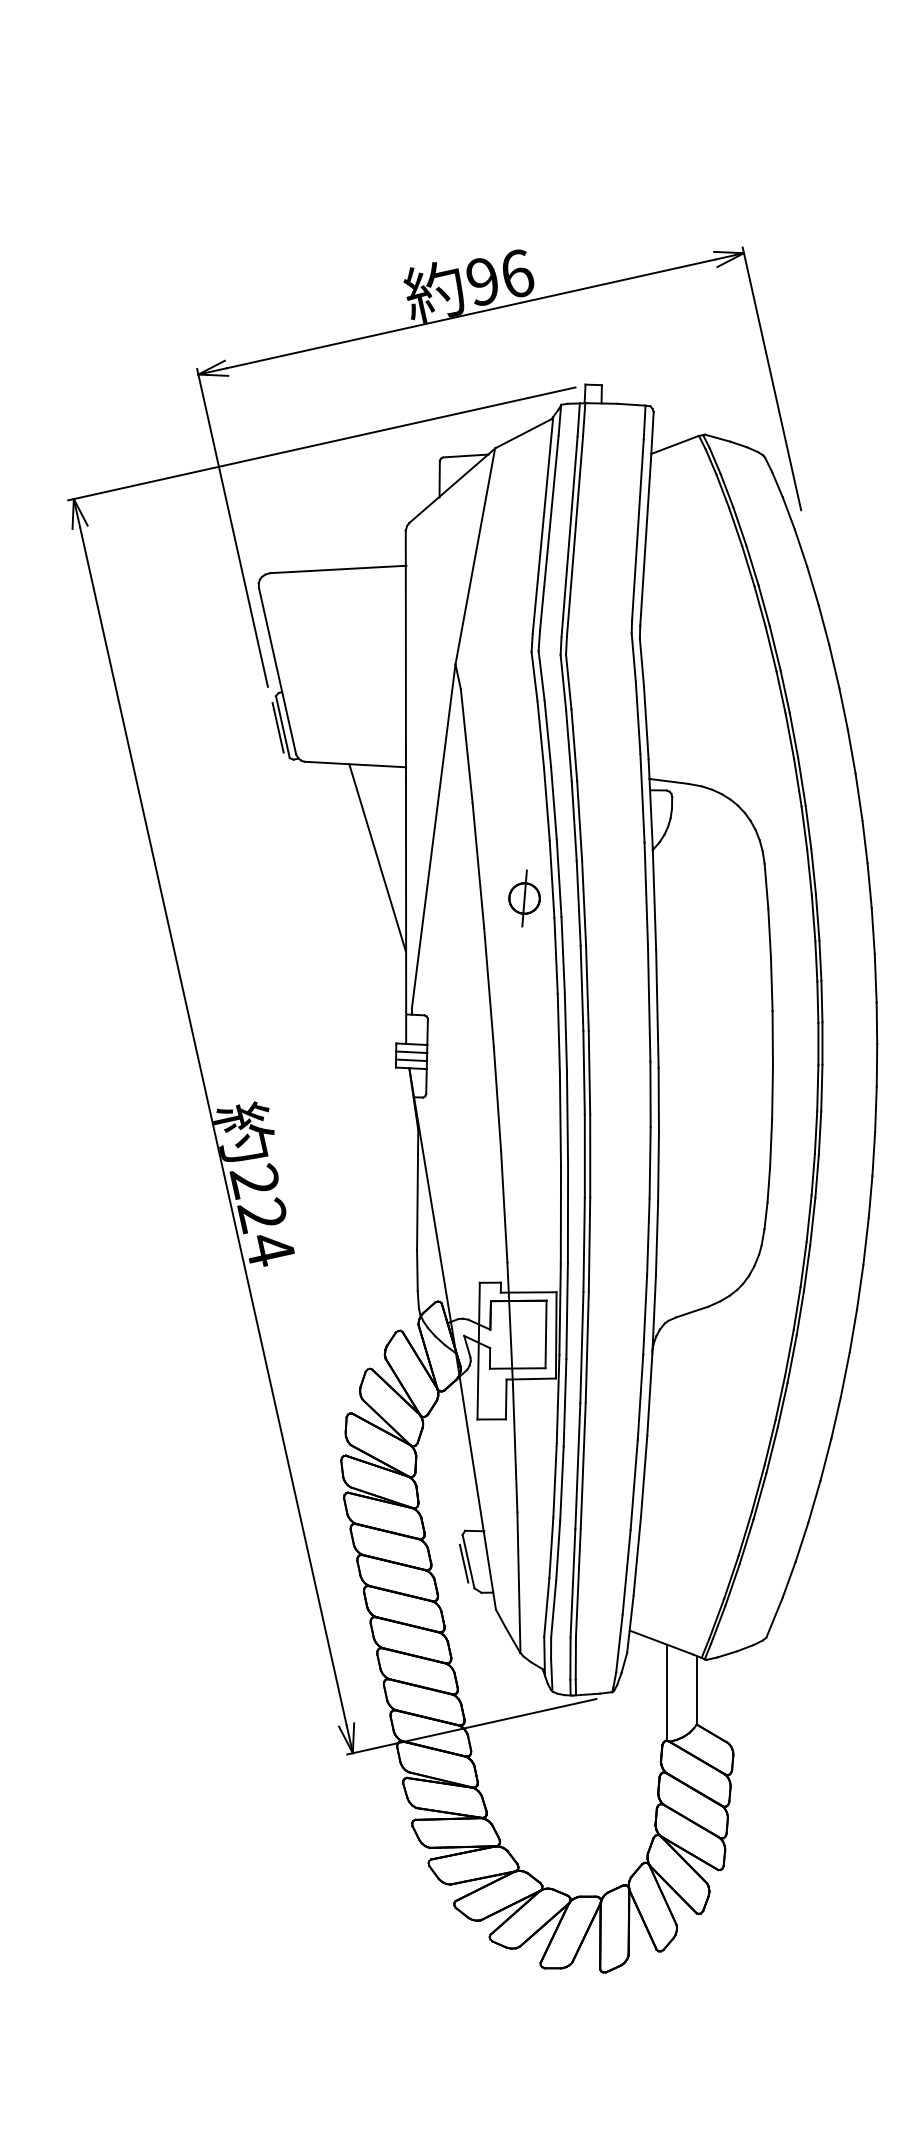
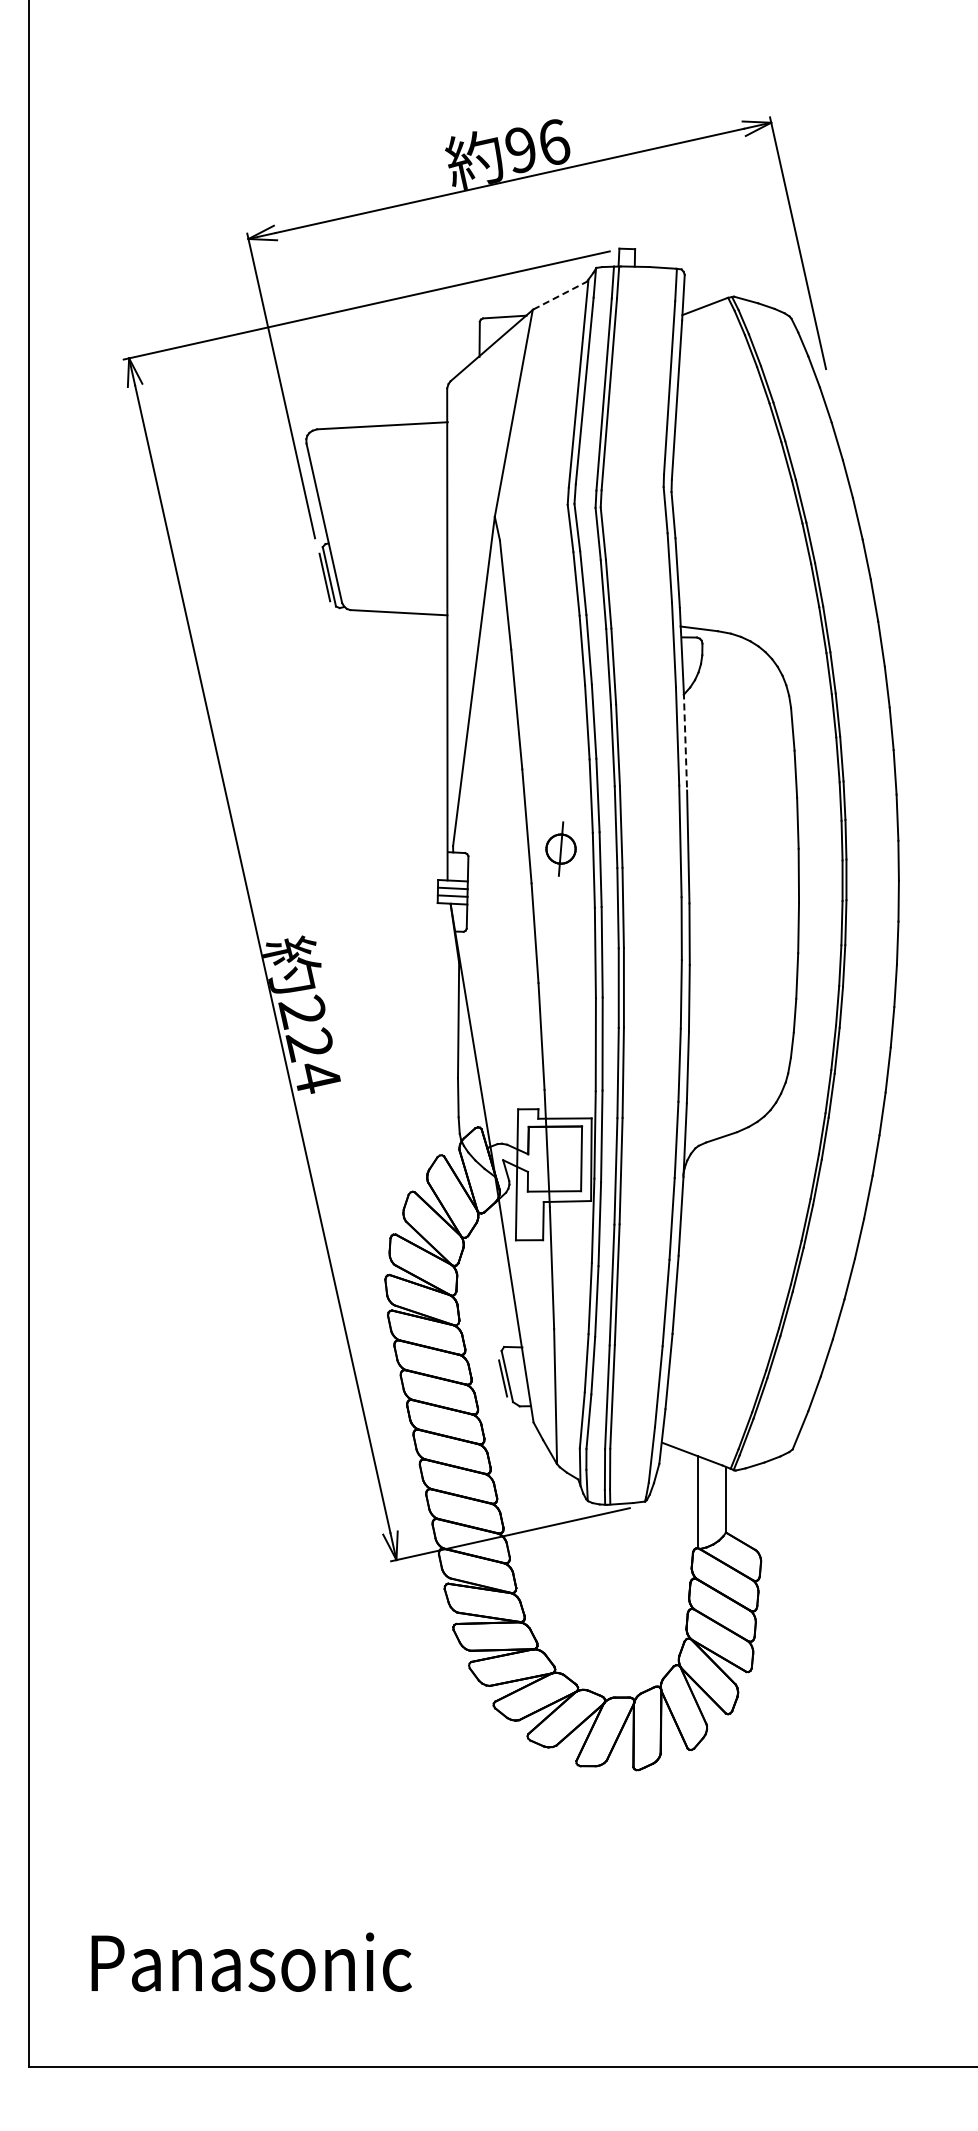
line: (524, 433) -> (560, 295), solid -> dashed
line: (377, 857) -> (420, 701), removed
part: (524, 897) -> (560, 848), moved
line: (654, 899) -> (685, 742), solid -> dashed

